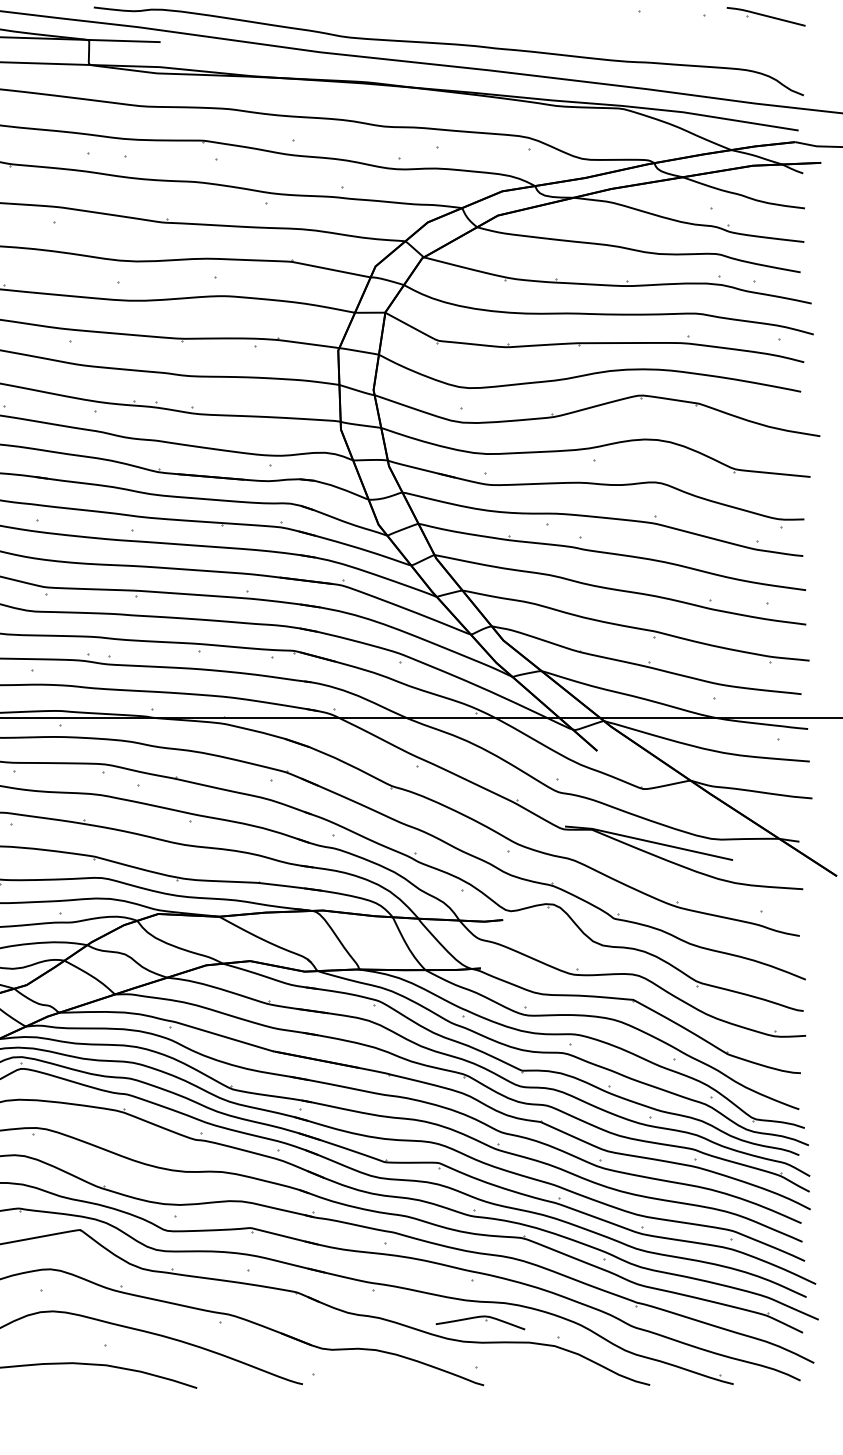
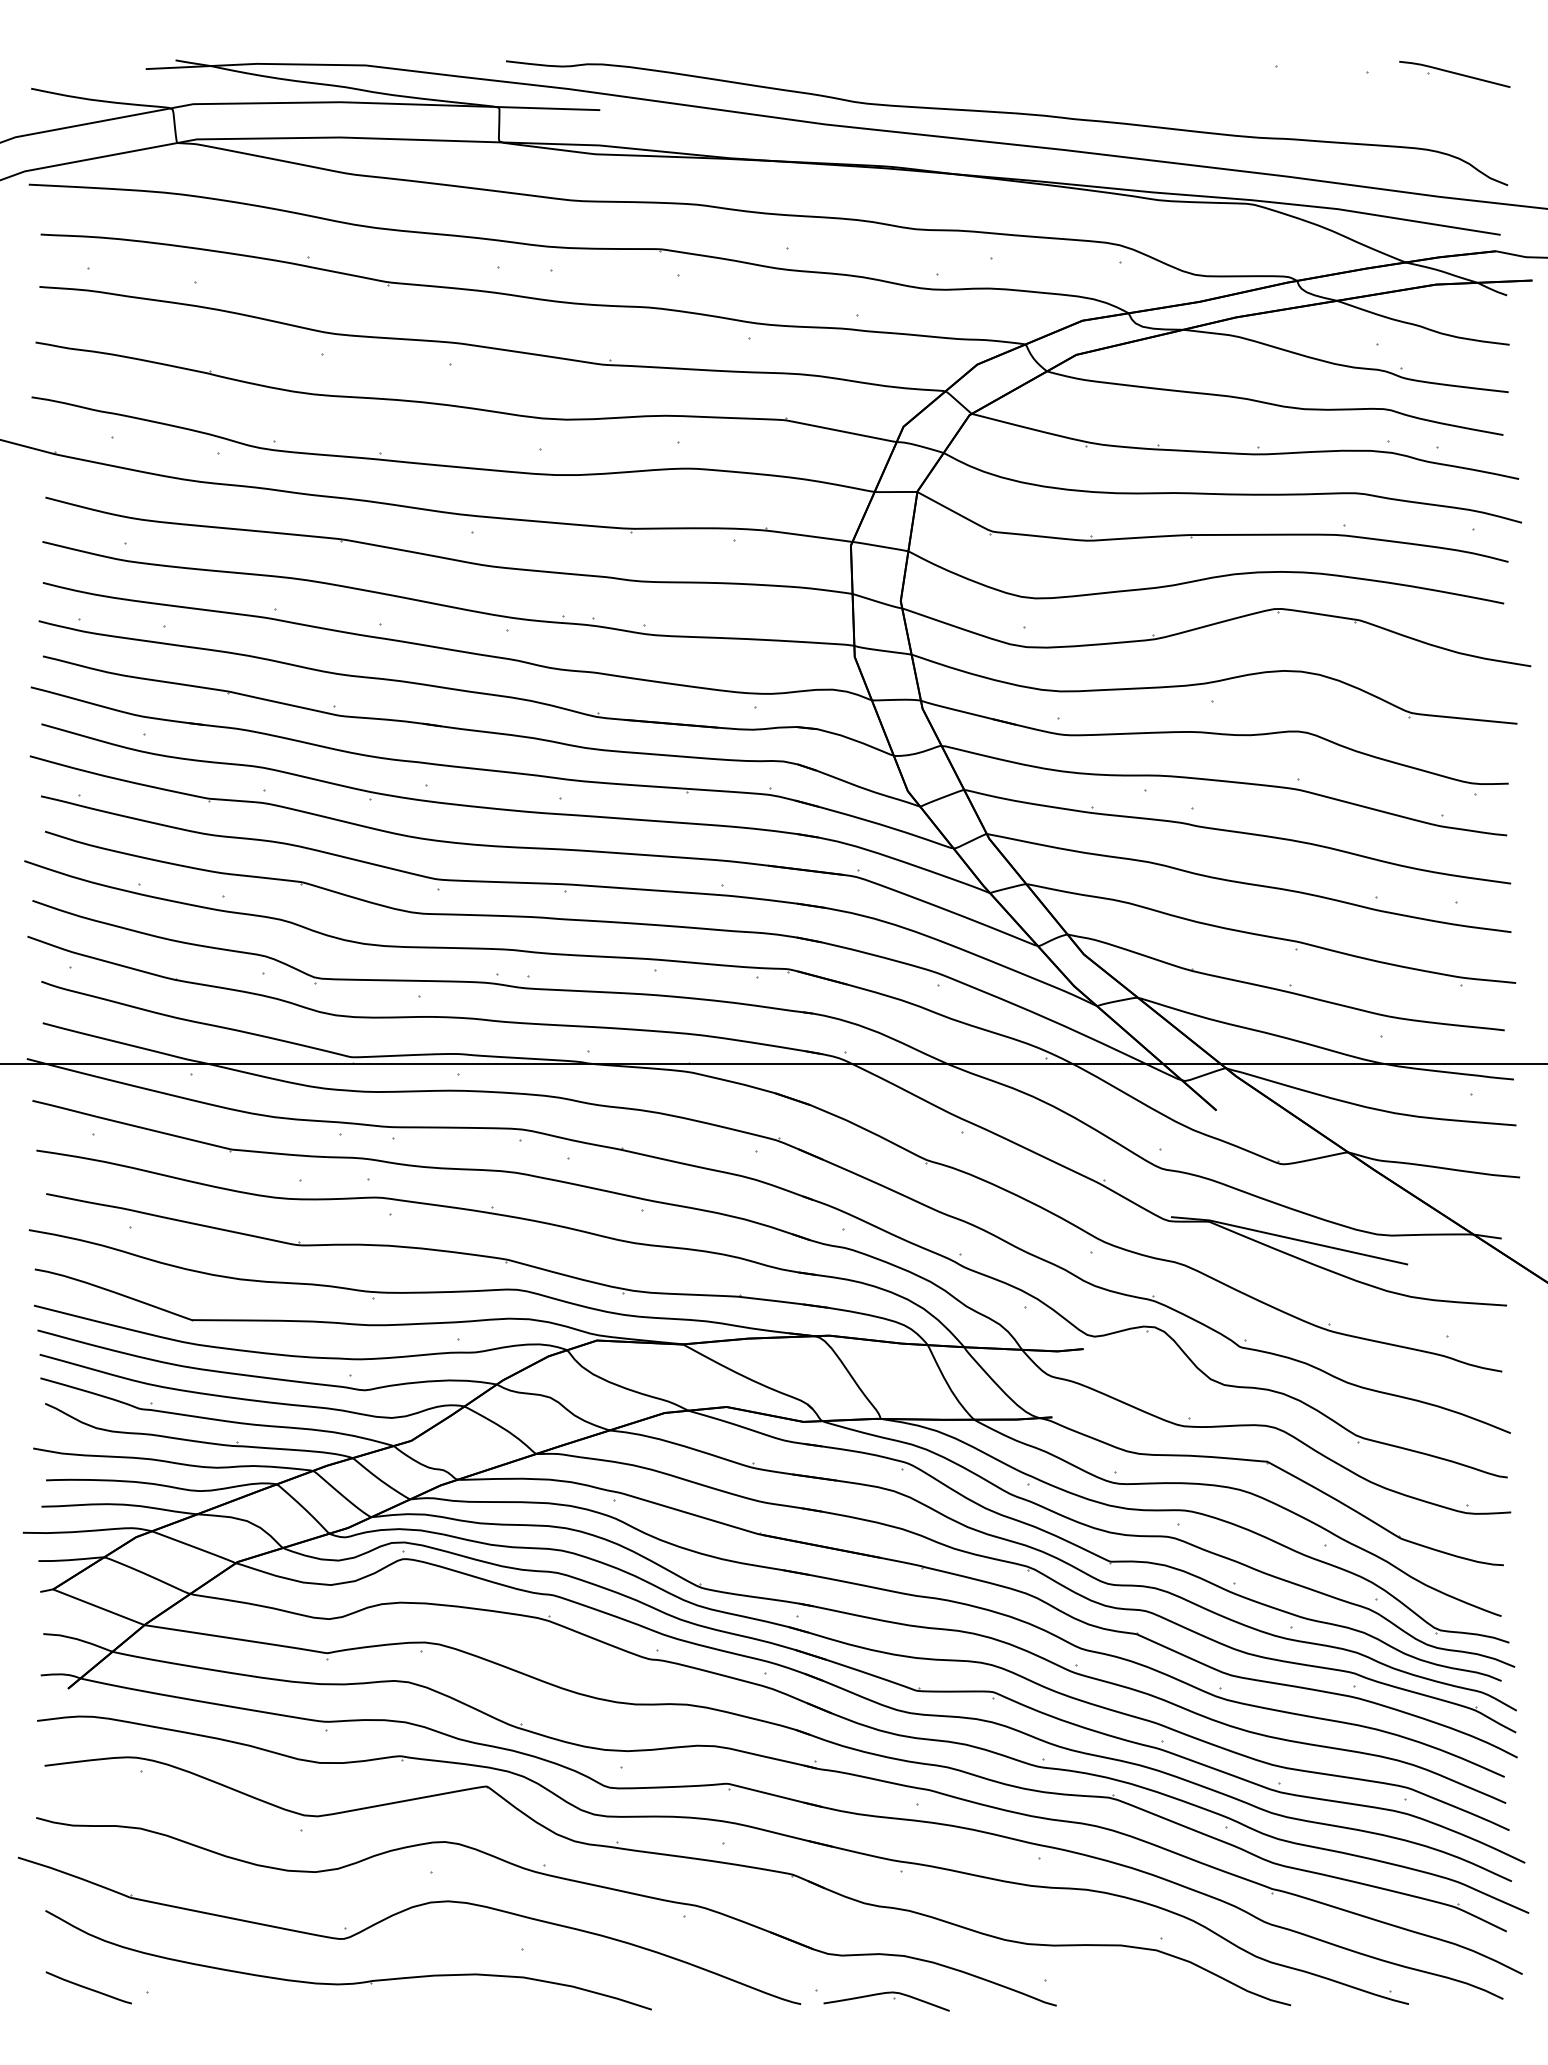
part: (478, 1317) -> (883, 1994), moved

